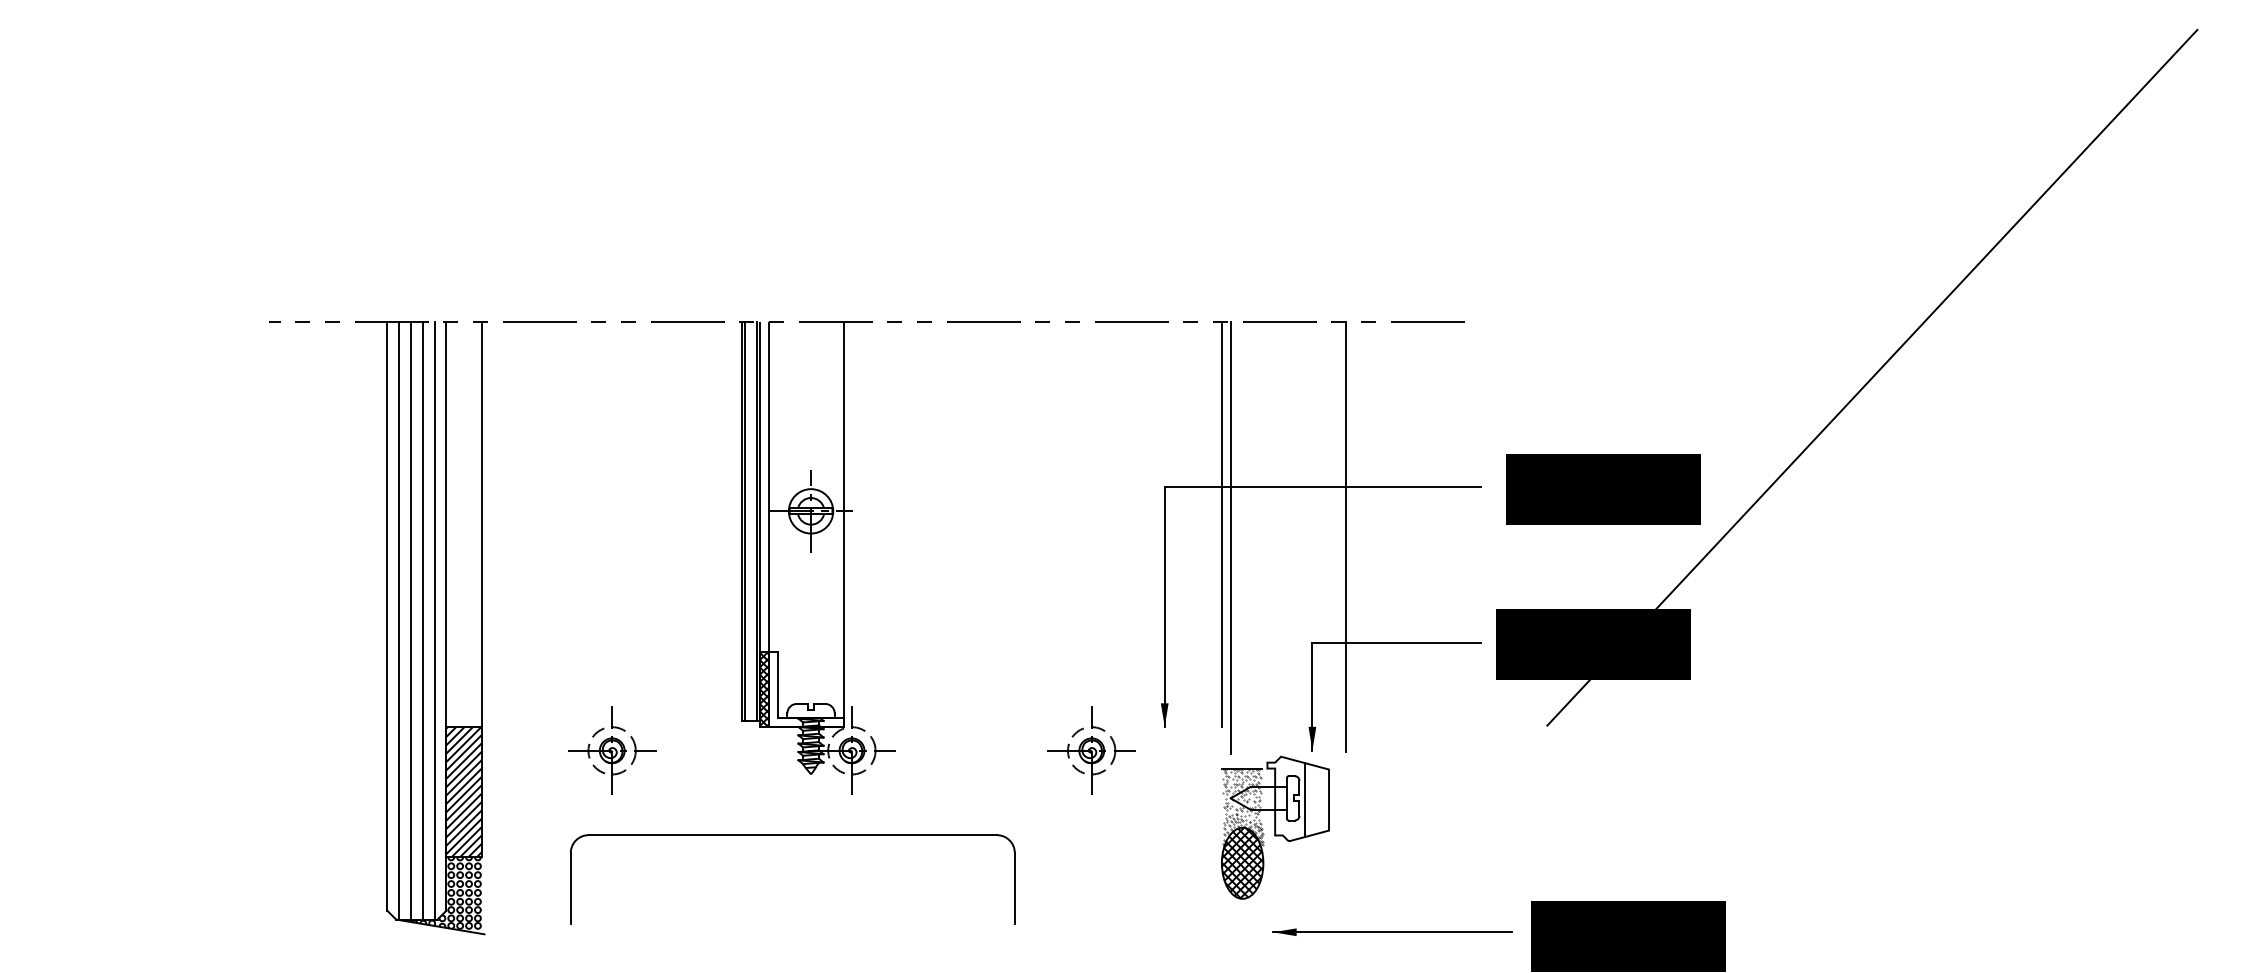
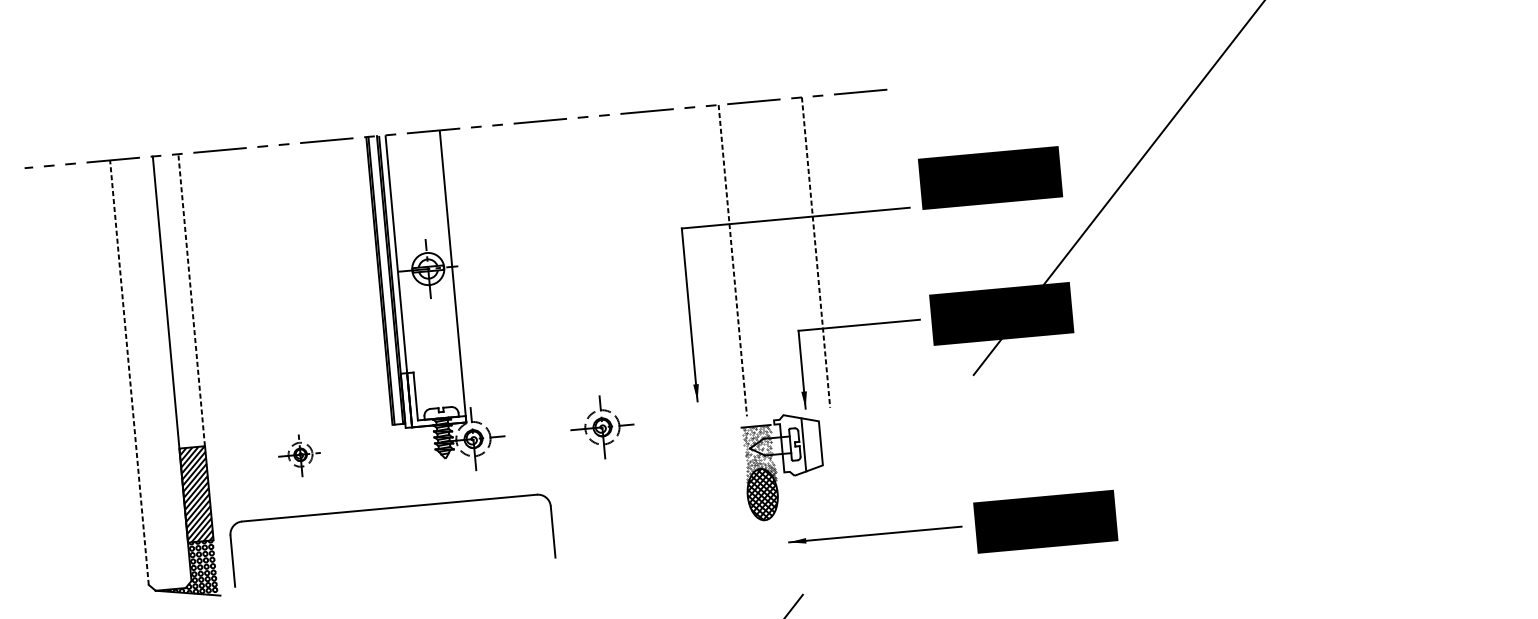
text: (1603, 489) -> (990, 177), moved
line: (481, 524) -> (191, 300), solid -> dashed
line: (1221, 524) -> (725, 251), removed
line: (1230, 537) -> (732, 260), solid -> dashed
line: (1346, 537) -> (816, 252), solid -> dashed
line: (387, 615) -> (129, 371), solid -> dashed
line: (399, 620) -> (138, 374), removed
line: (410, 620) -> (146, 374), removed
line: (422, 620) -> (155, 373), removed
line: (434, 620) -> (163, 372), removed
hatch: (764, 689) -> (406, 400), removed
part: (612, 750) -> (300, 454), size x0.7
part: (1091, 750) -> (602, 427), moved
part: (792, 835) -> (389, 508), moved

